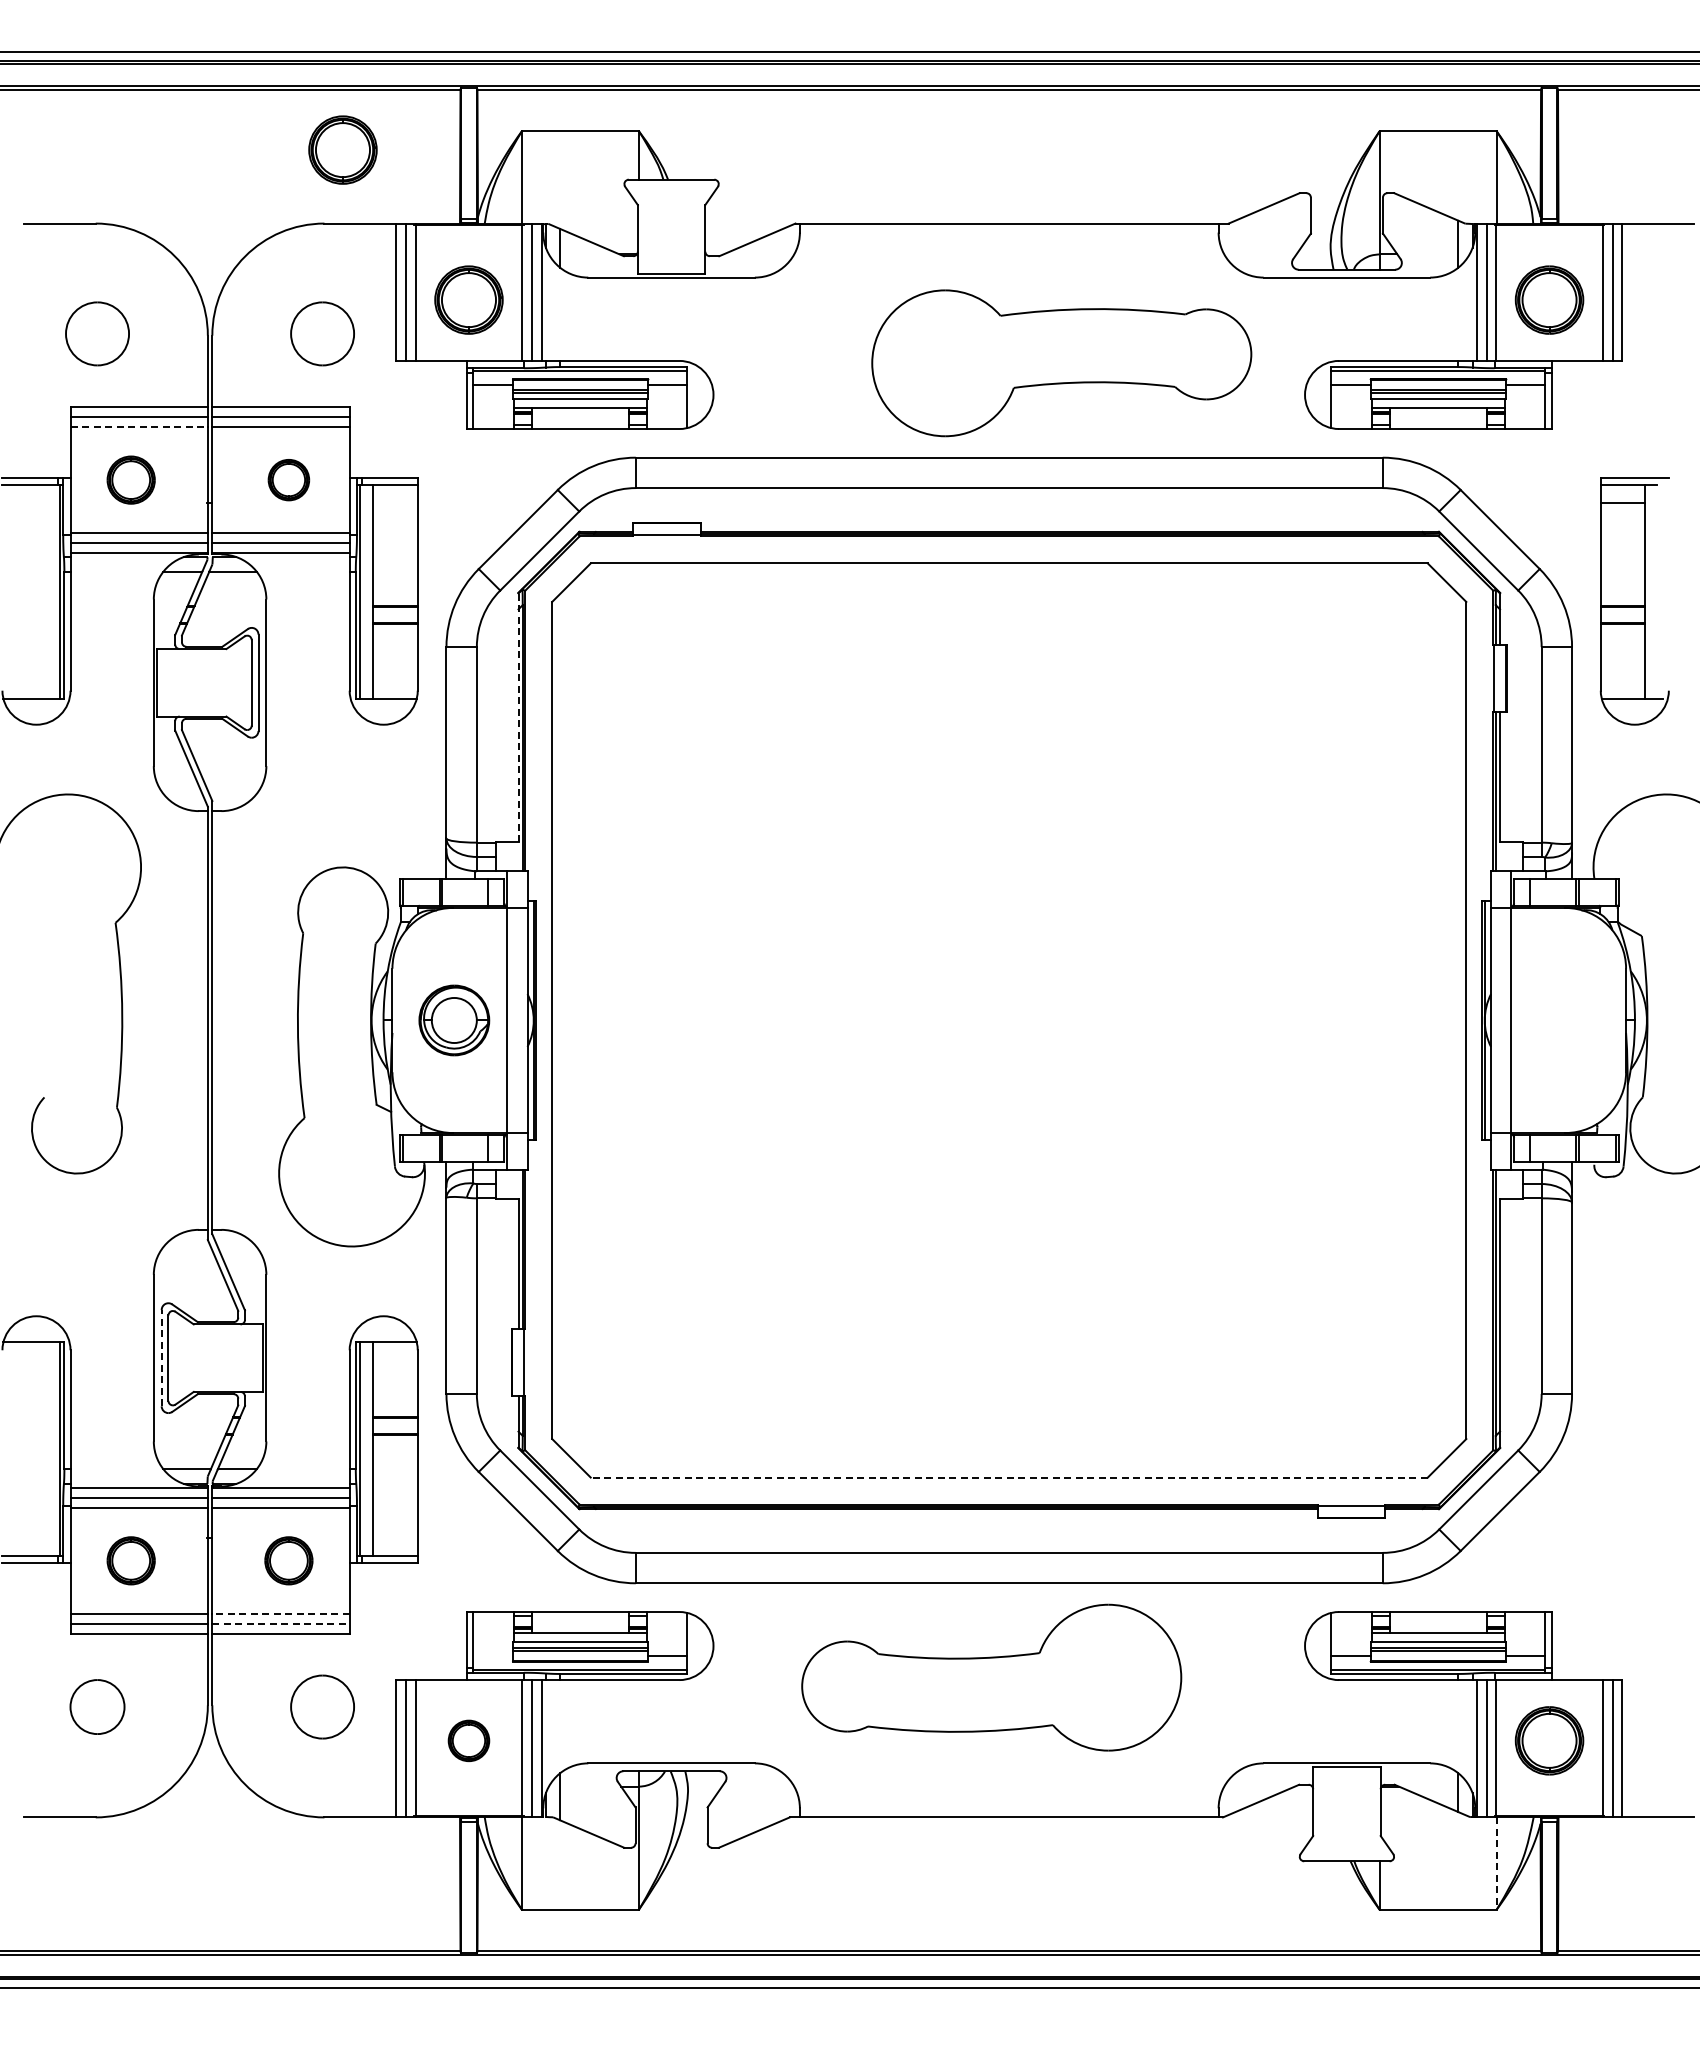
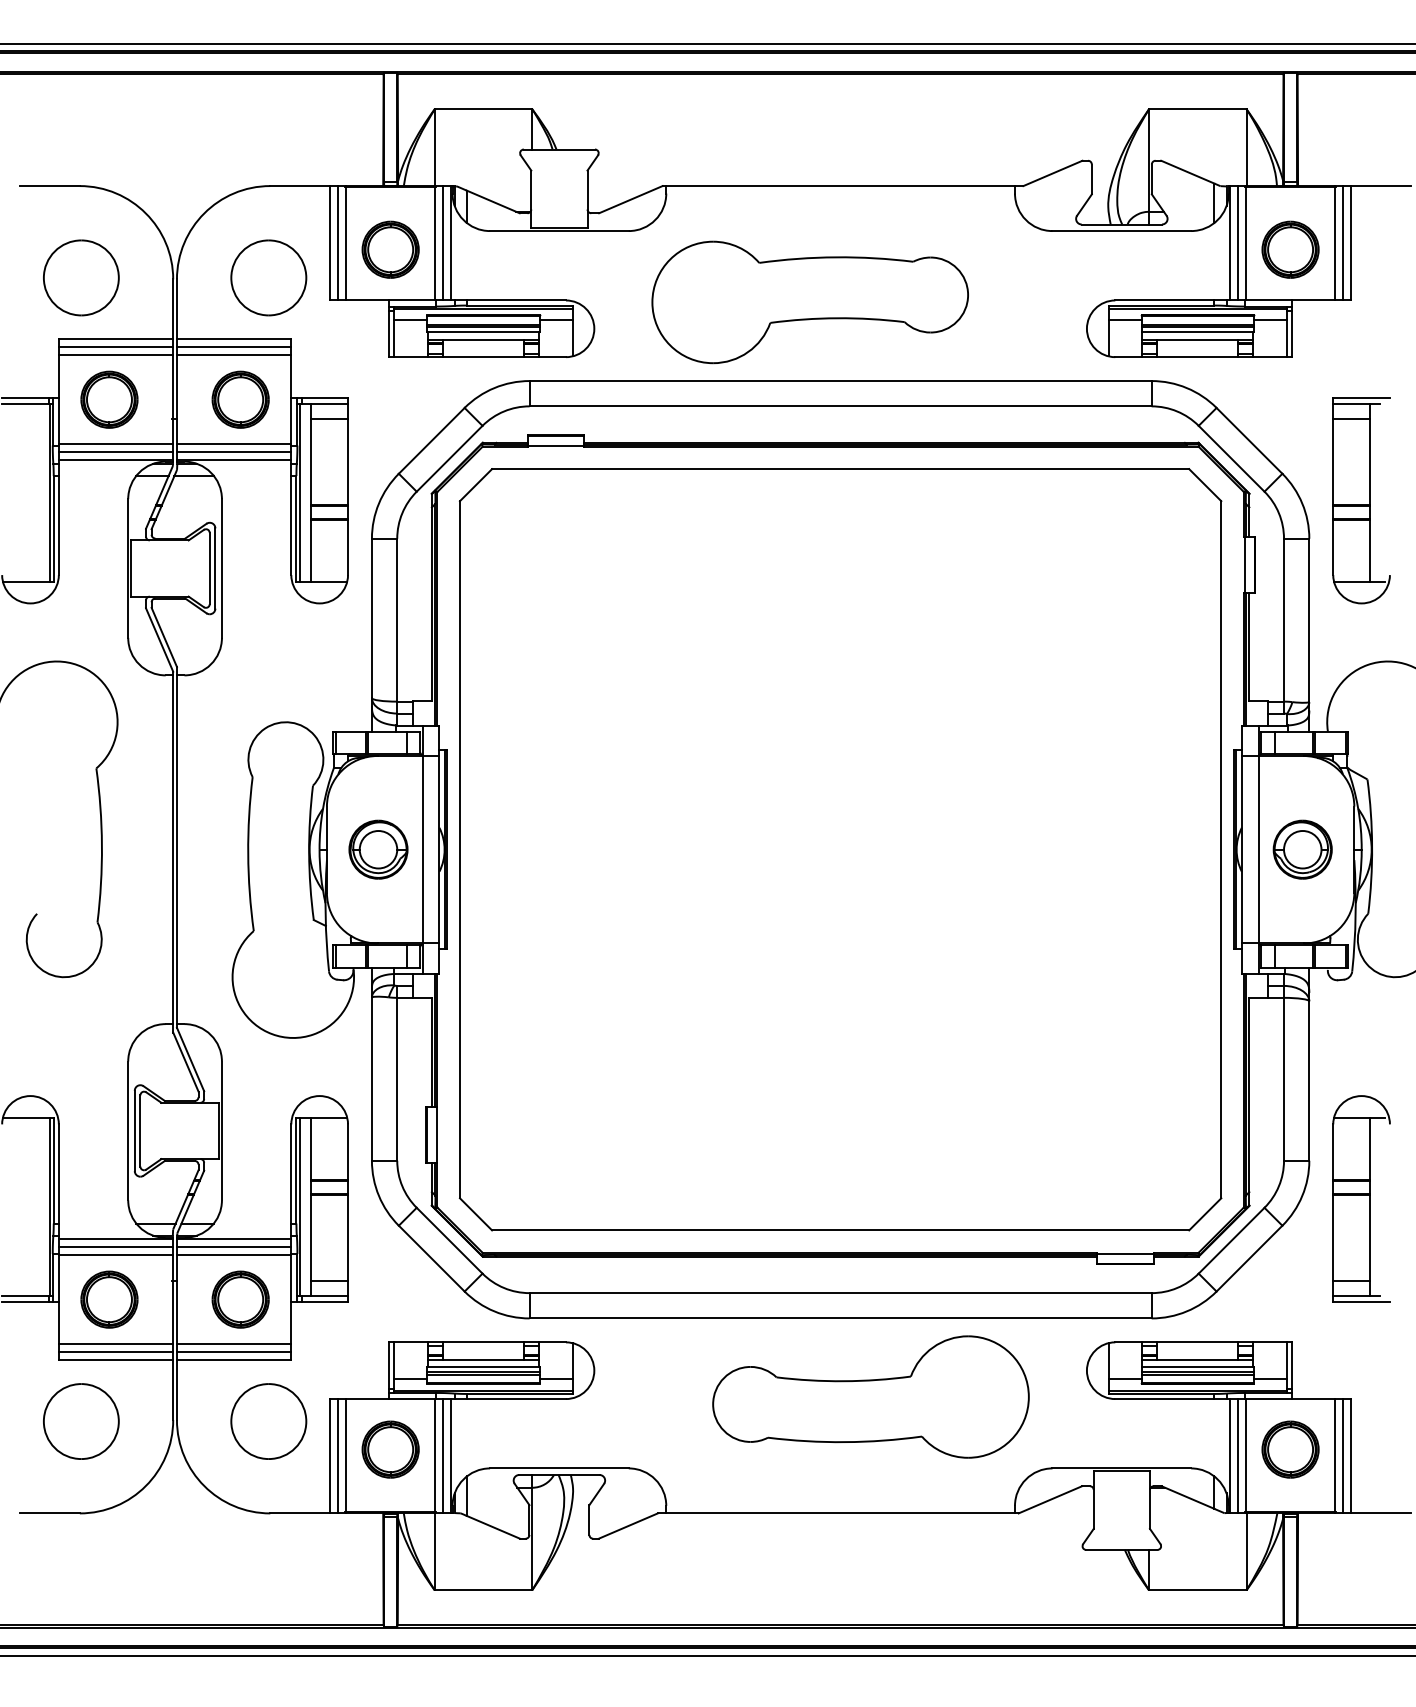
part: (342, 149) -> (285, 124), removed
part: (97, 333) -> (81, 277), size x1.43
part: (322, 333) -> (268, 277), size x1.43
part: (1061, 363) -> (810, 302), moved
line: (139, 426) -> (116, 355), dashed -> solid
part: (130, 479) -> (108, 399), size x1.43
part: (288, 479) -> (240, 399), size x1.67
line: (395, 502) -> (329, 418), added
line: (518, 717) -> (431, 597), dashed -> solid
part: (1563, 1020) -> (1302, 849), added
line: (161, 1357) -> (134, 1130), dashed -> solid
part: (1634, 1439) -> (1361, 1198), added
line: (1009, 1477) -> (840, 1230), dashed -> solid
line: (395, 1537) -> (329, 1280), added
part: (130, 1560) -> (108, 1299), size x1.43
part: (288, 1560) -> (240, 1299), size x1.43
line: (281, 1614) -> (234, 1344), dashed -> solid
line: (281, 1623) -> (234, 1351), dashed -> solid
line: (492, 1656) -> (410, 1379), added
part: (991, 1677) -> (870, 1396), moved
part: (97, 1706) -> (81, 1421), size x1.67
part: (322, 1706) -> (268, 1421), size x1.43
part: (468, 1740) -> (390, 1449), size x1.67
line: (1496, 1864) -> (1246, 1552), dashed -> solid

